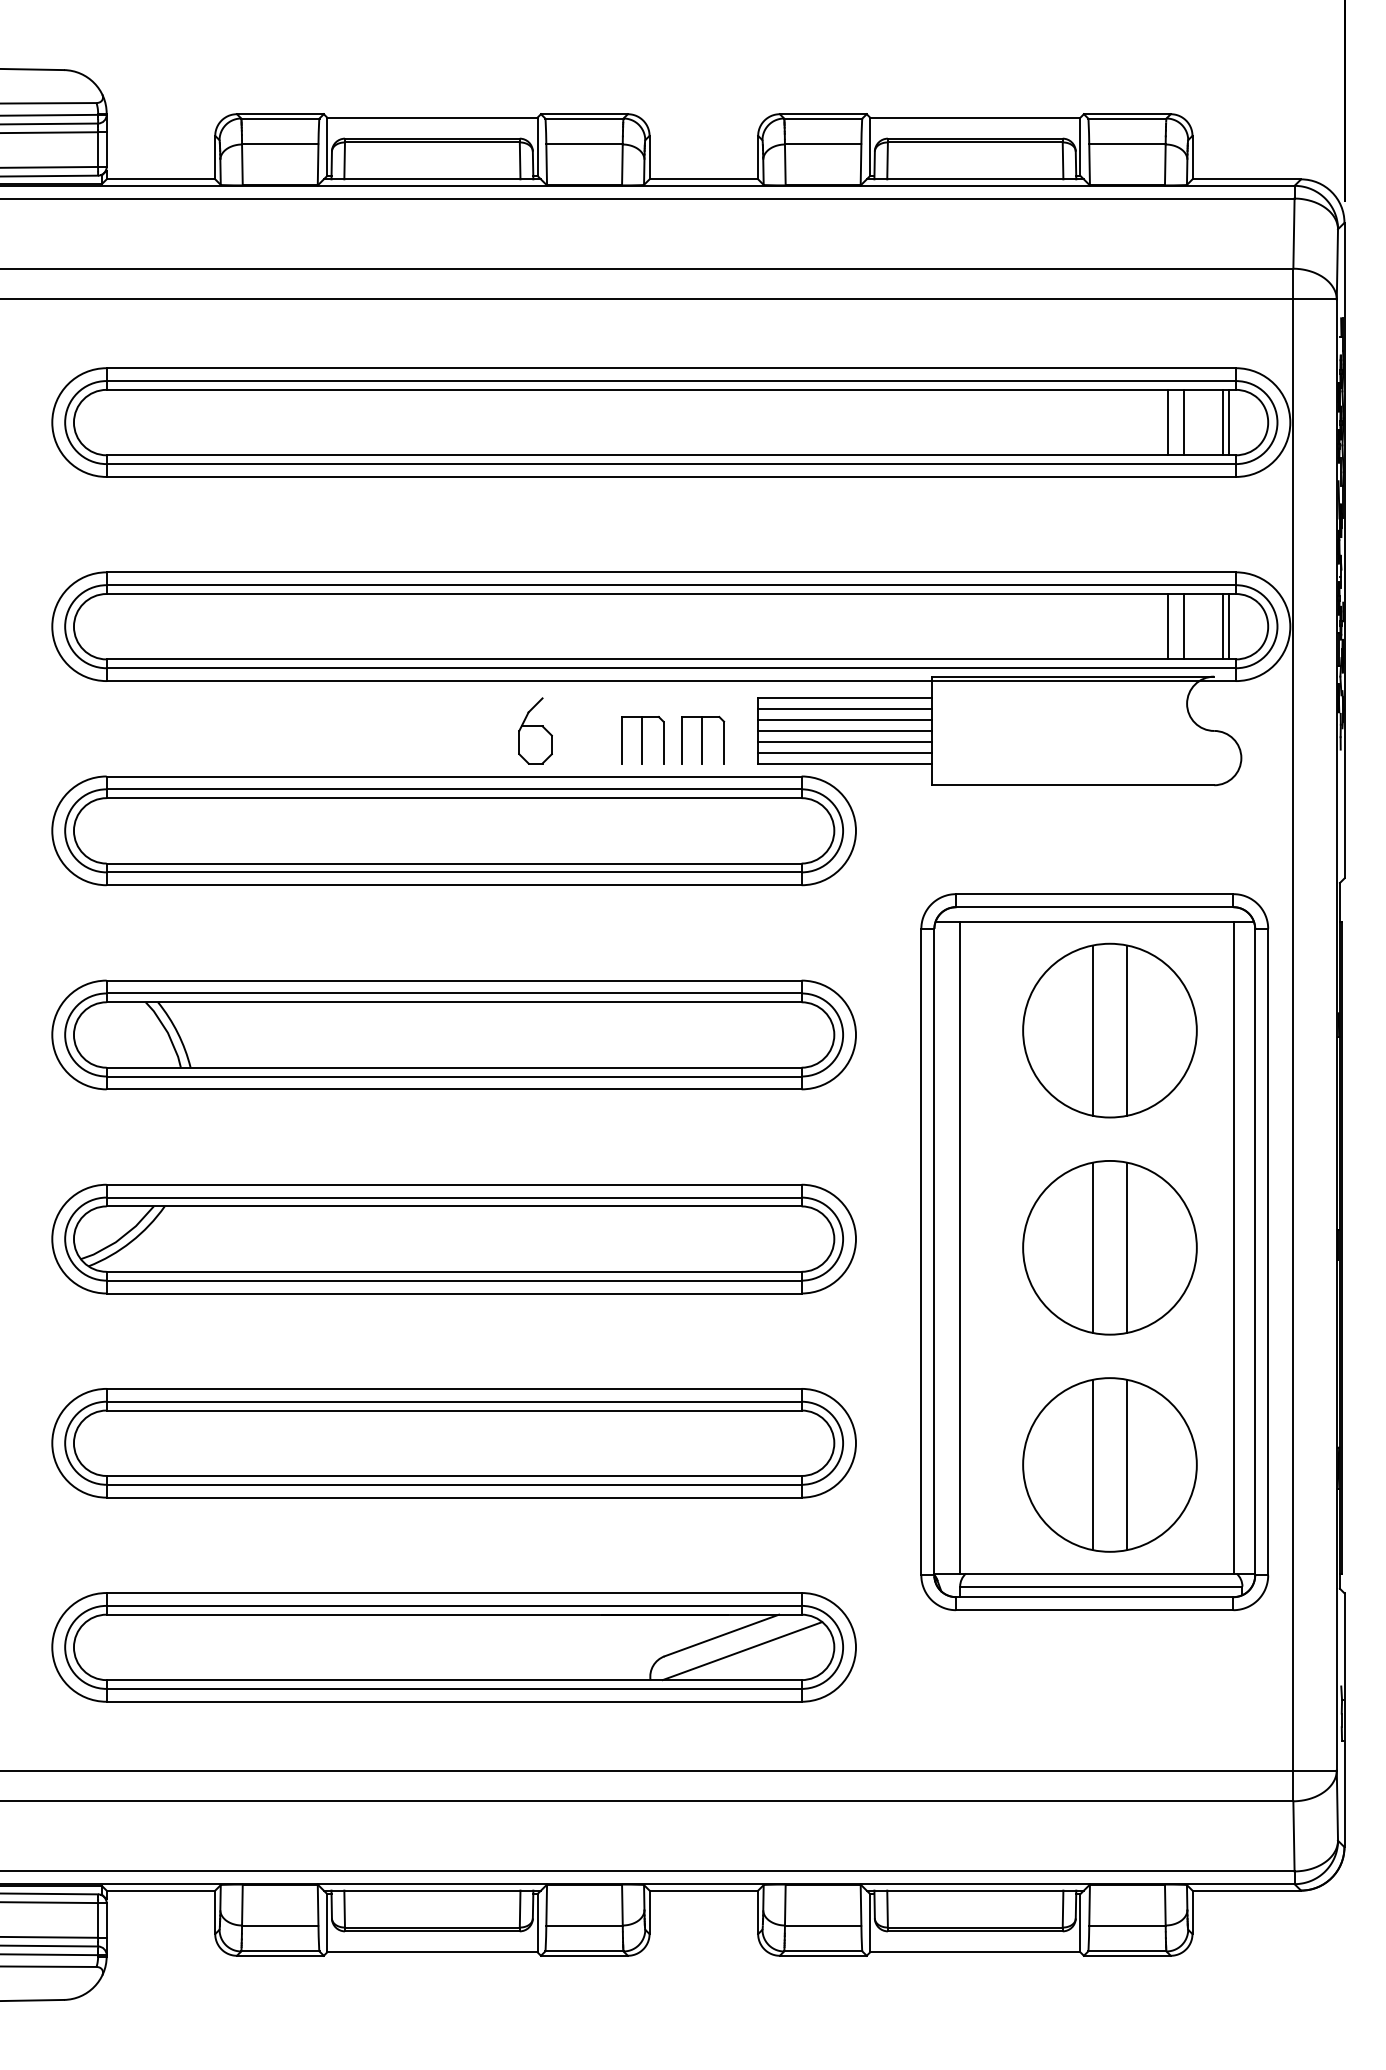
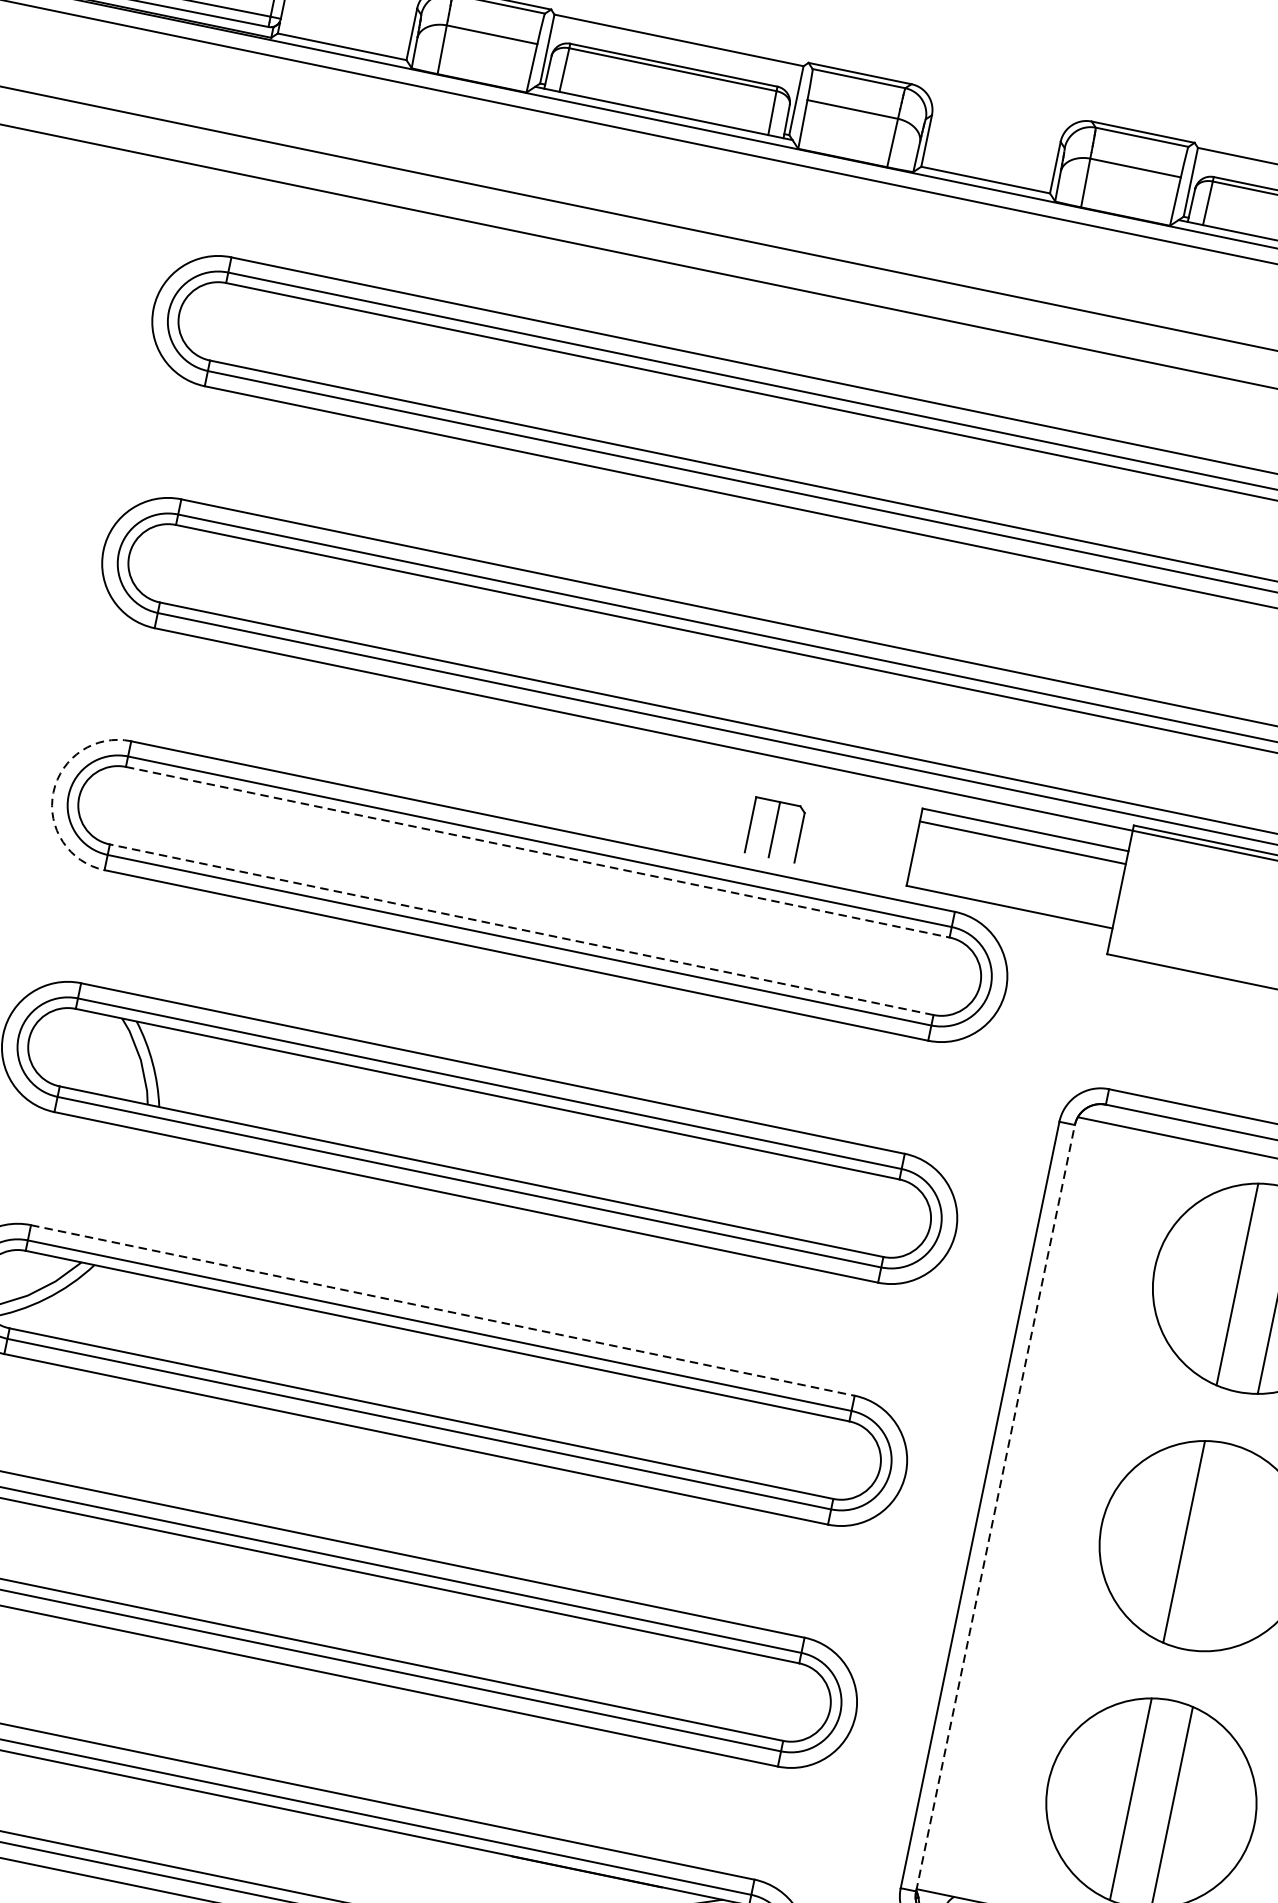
line: (844, 720) -> (1019, 855), removed
part: (535, 730) -> (650, 792), removed
line: (844, 730) -> (1017, 867), removed
part: (703, 740) -> (847, 845), removed
line: (844, 741) -> (1014, 880), removed
line: (844, 752) -> (1011, 893), removed
line: (454, 798) -> (538, 852), solid -> dashed
arc: (52, 830) -> (53, 791), solid -> dashed
line: (453, 863) -> (520, 929), solid -> dashed
line: (454, 1184) -> (443, 1310), solid -> dashed
line: (960, 1247) -> (1027, 1509), removed
line: (1127, 1247) -> (1225, 1550), removed
line: (934, 1251) -> (995, 1507), solid -> dashed

